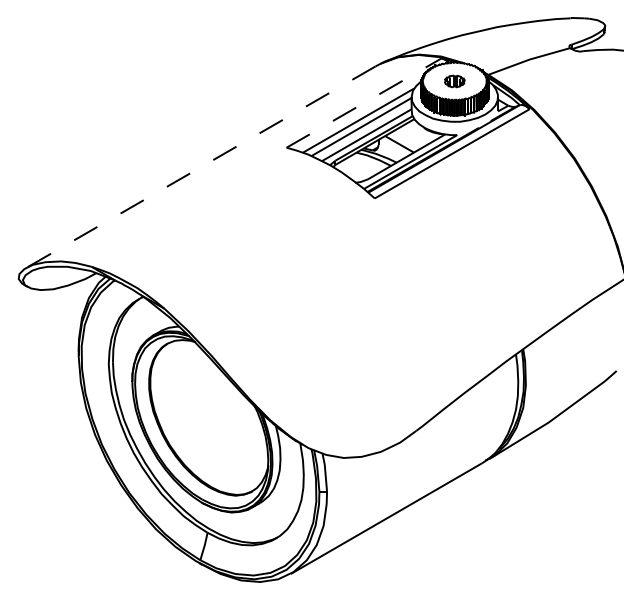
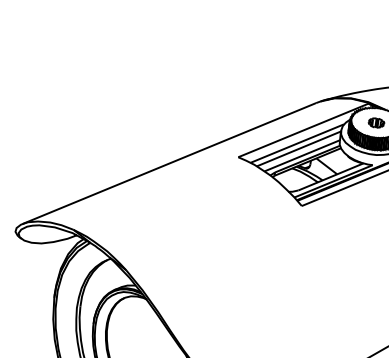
line: (364, 102) -> (303, 130), dashed -> solid
line: (200, 167) -> (169, 163), dashed -> solid

